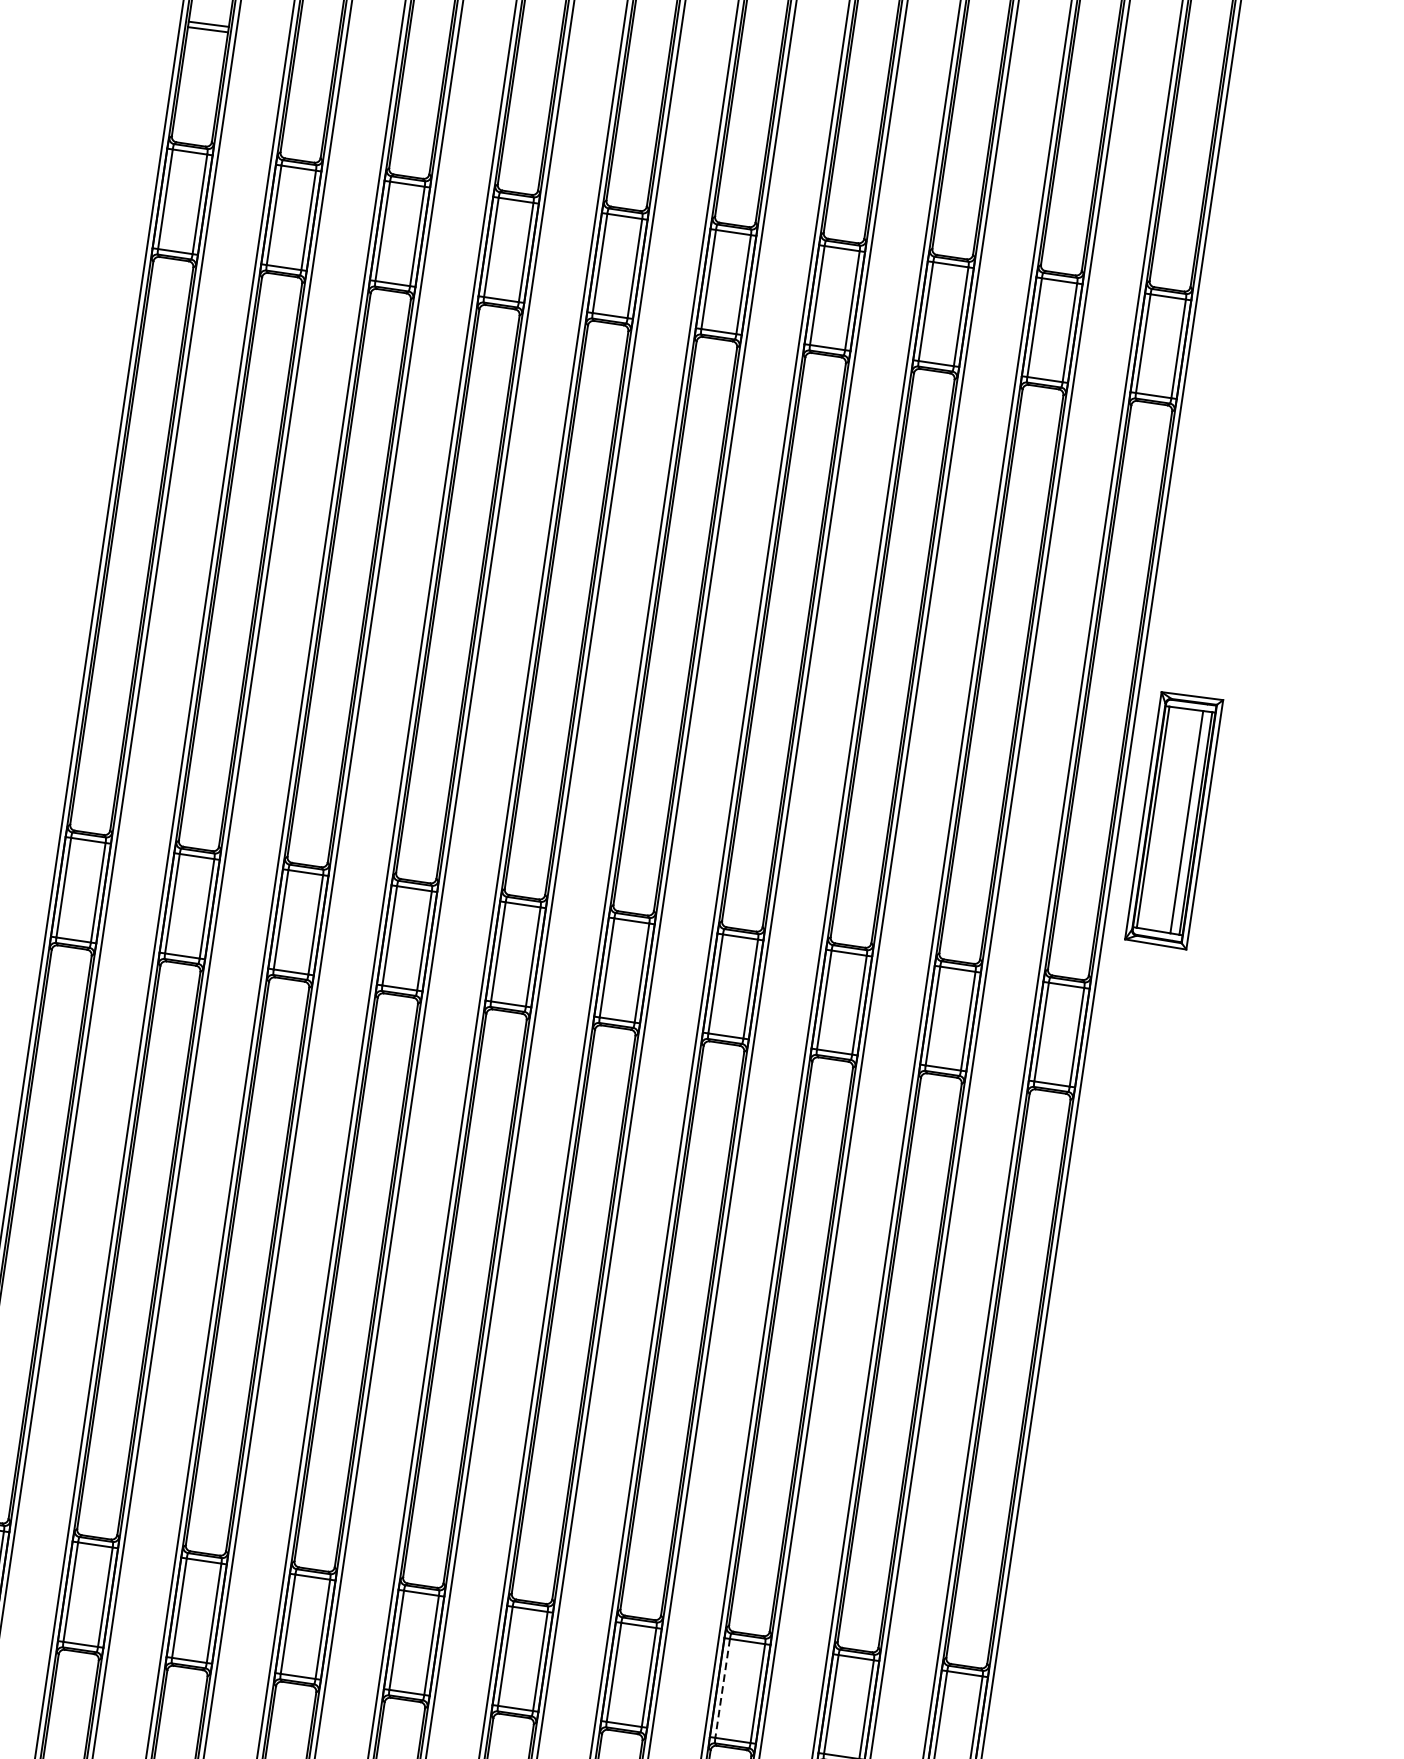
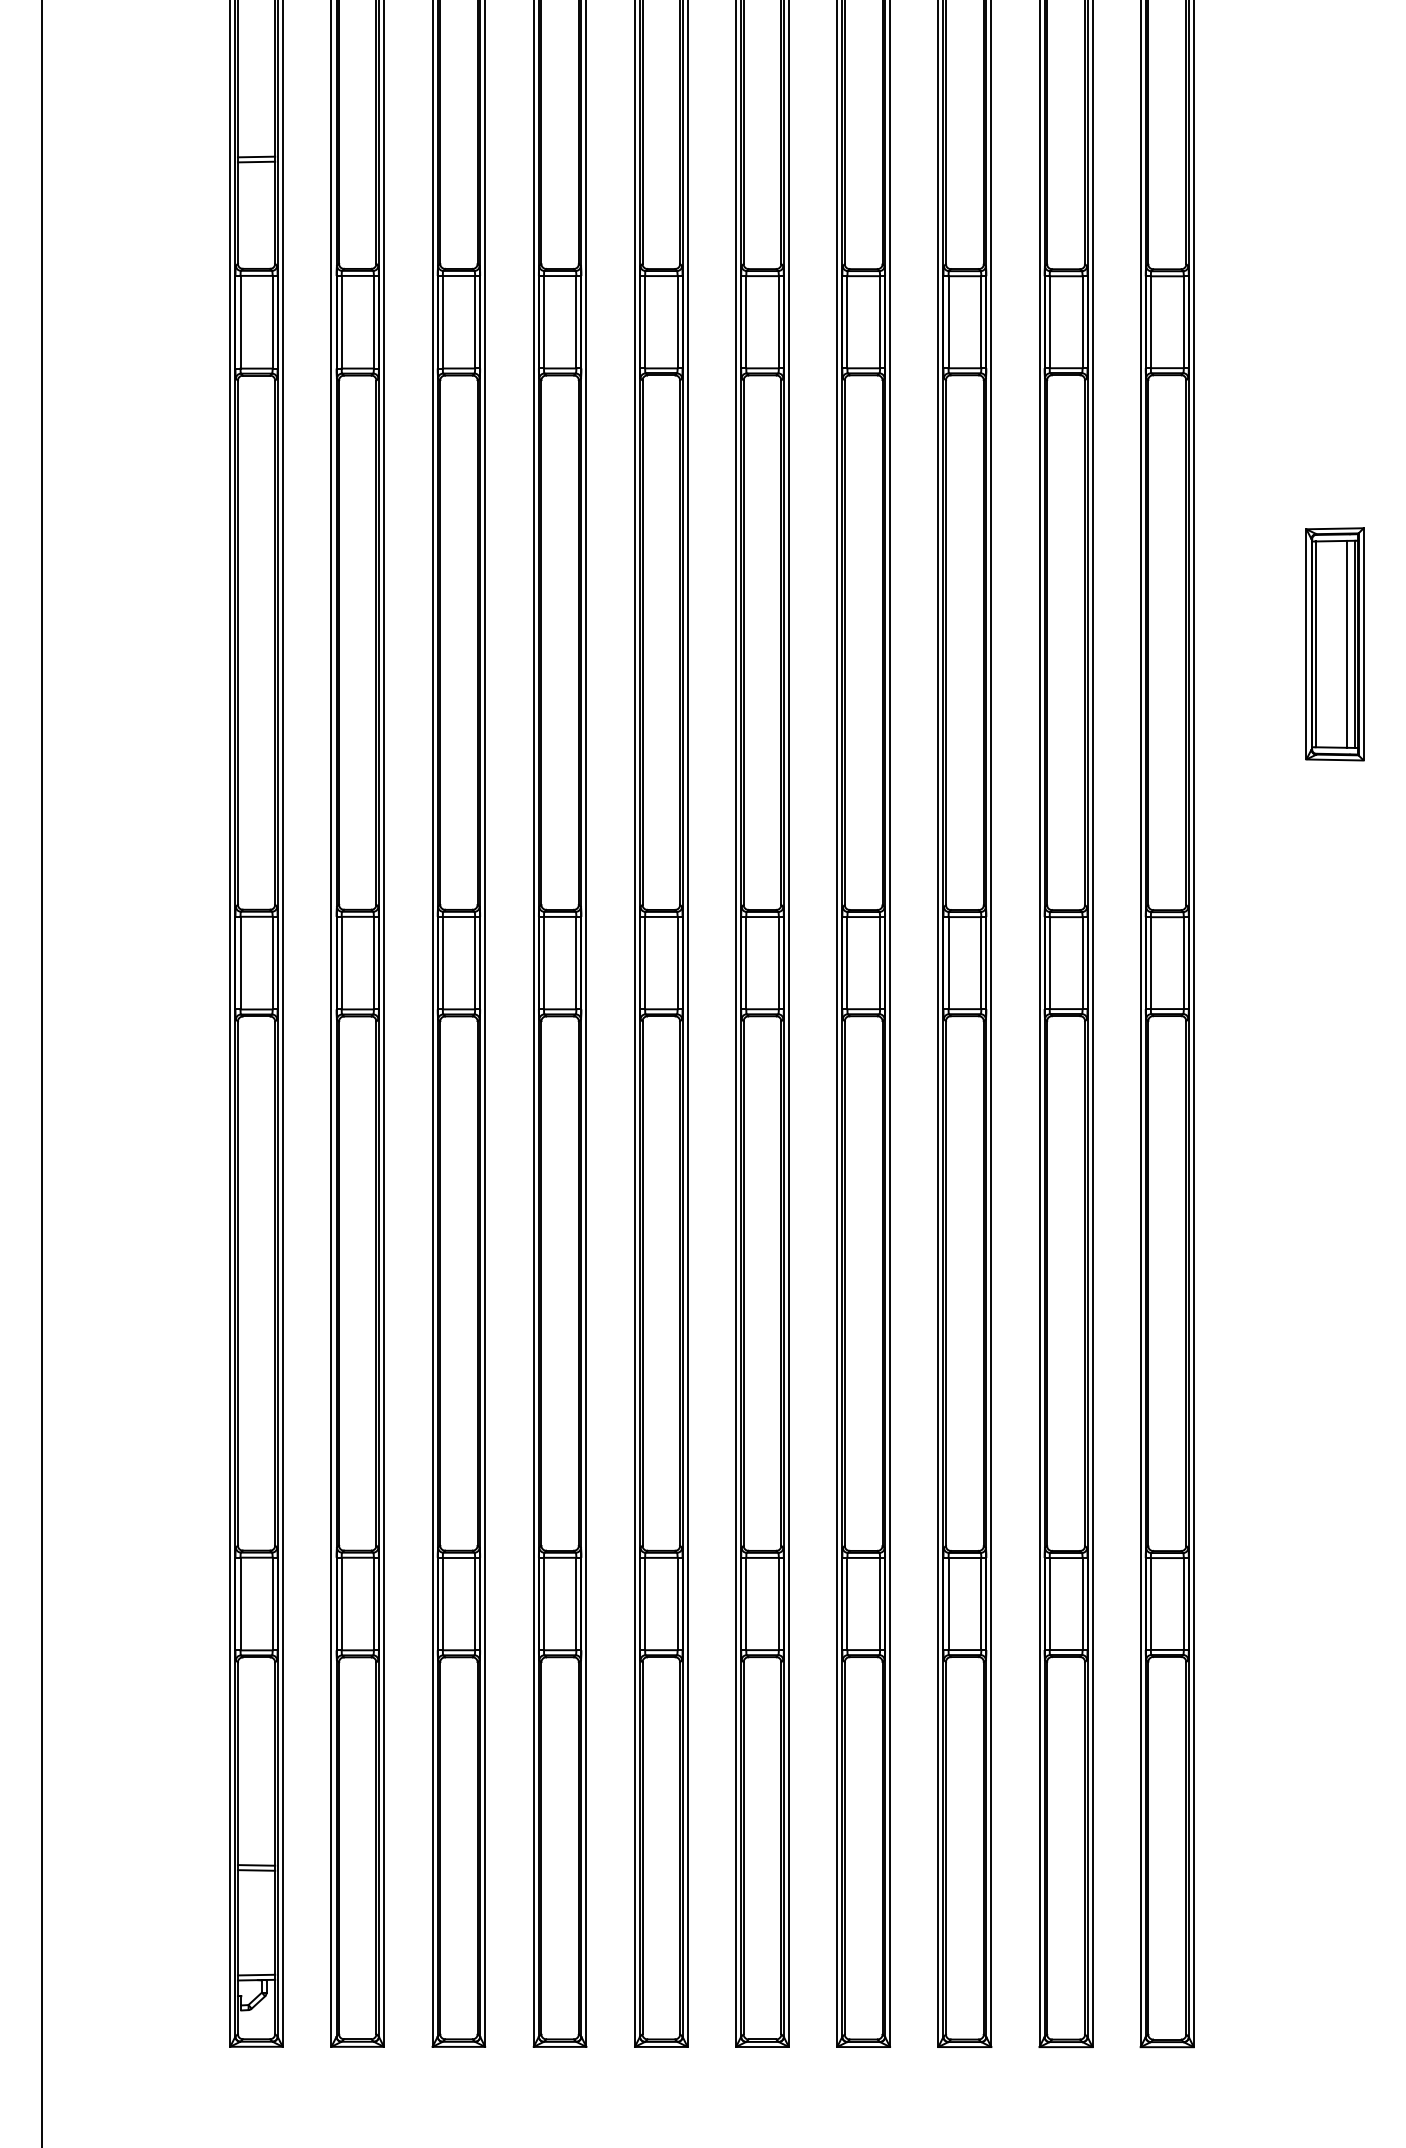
part: (1173, 820) -> (1334, 644), moved
line: (722, 1688) -> (948, 1604), dashed -> solid

